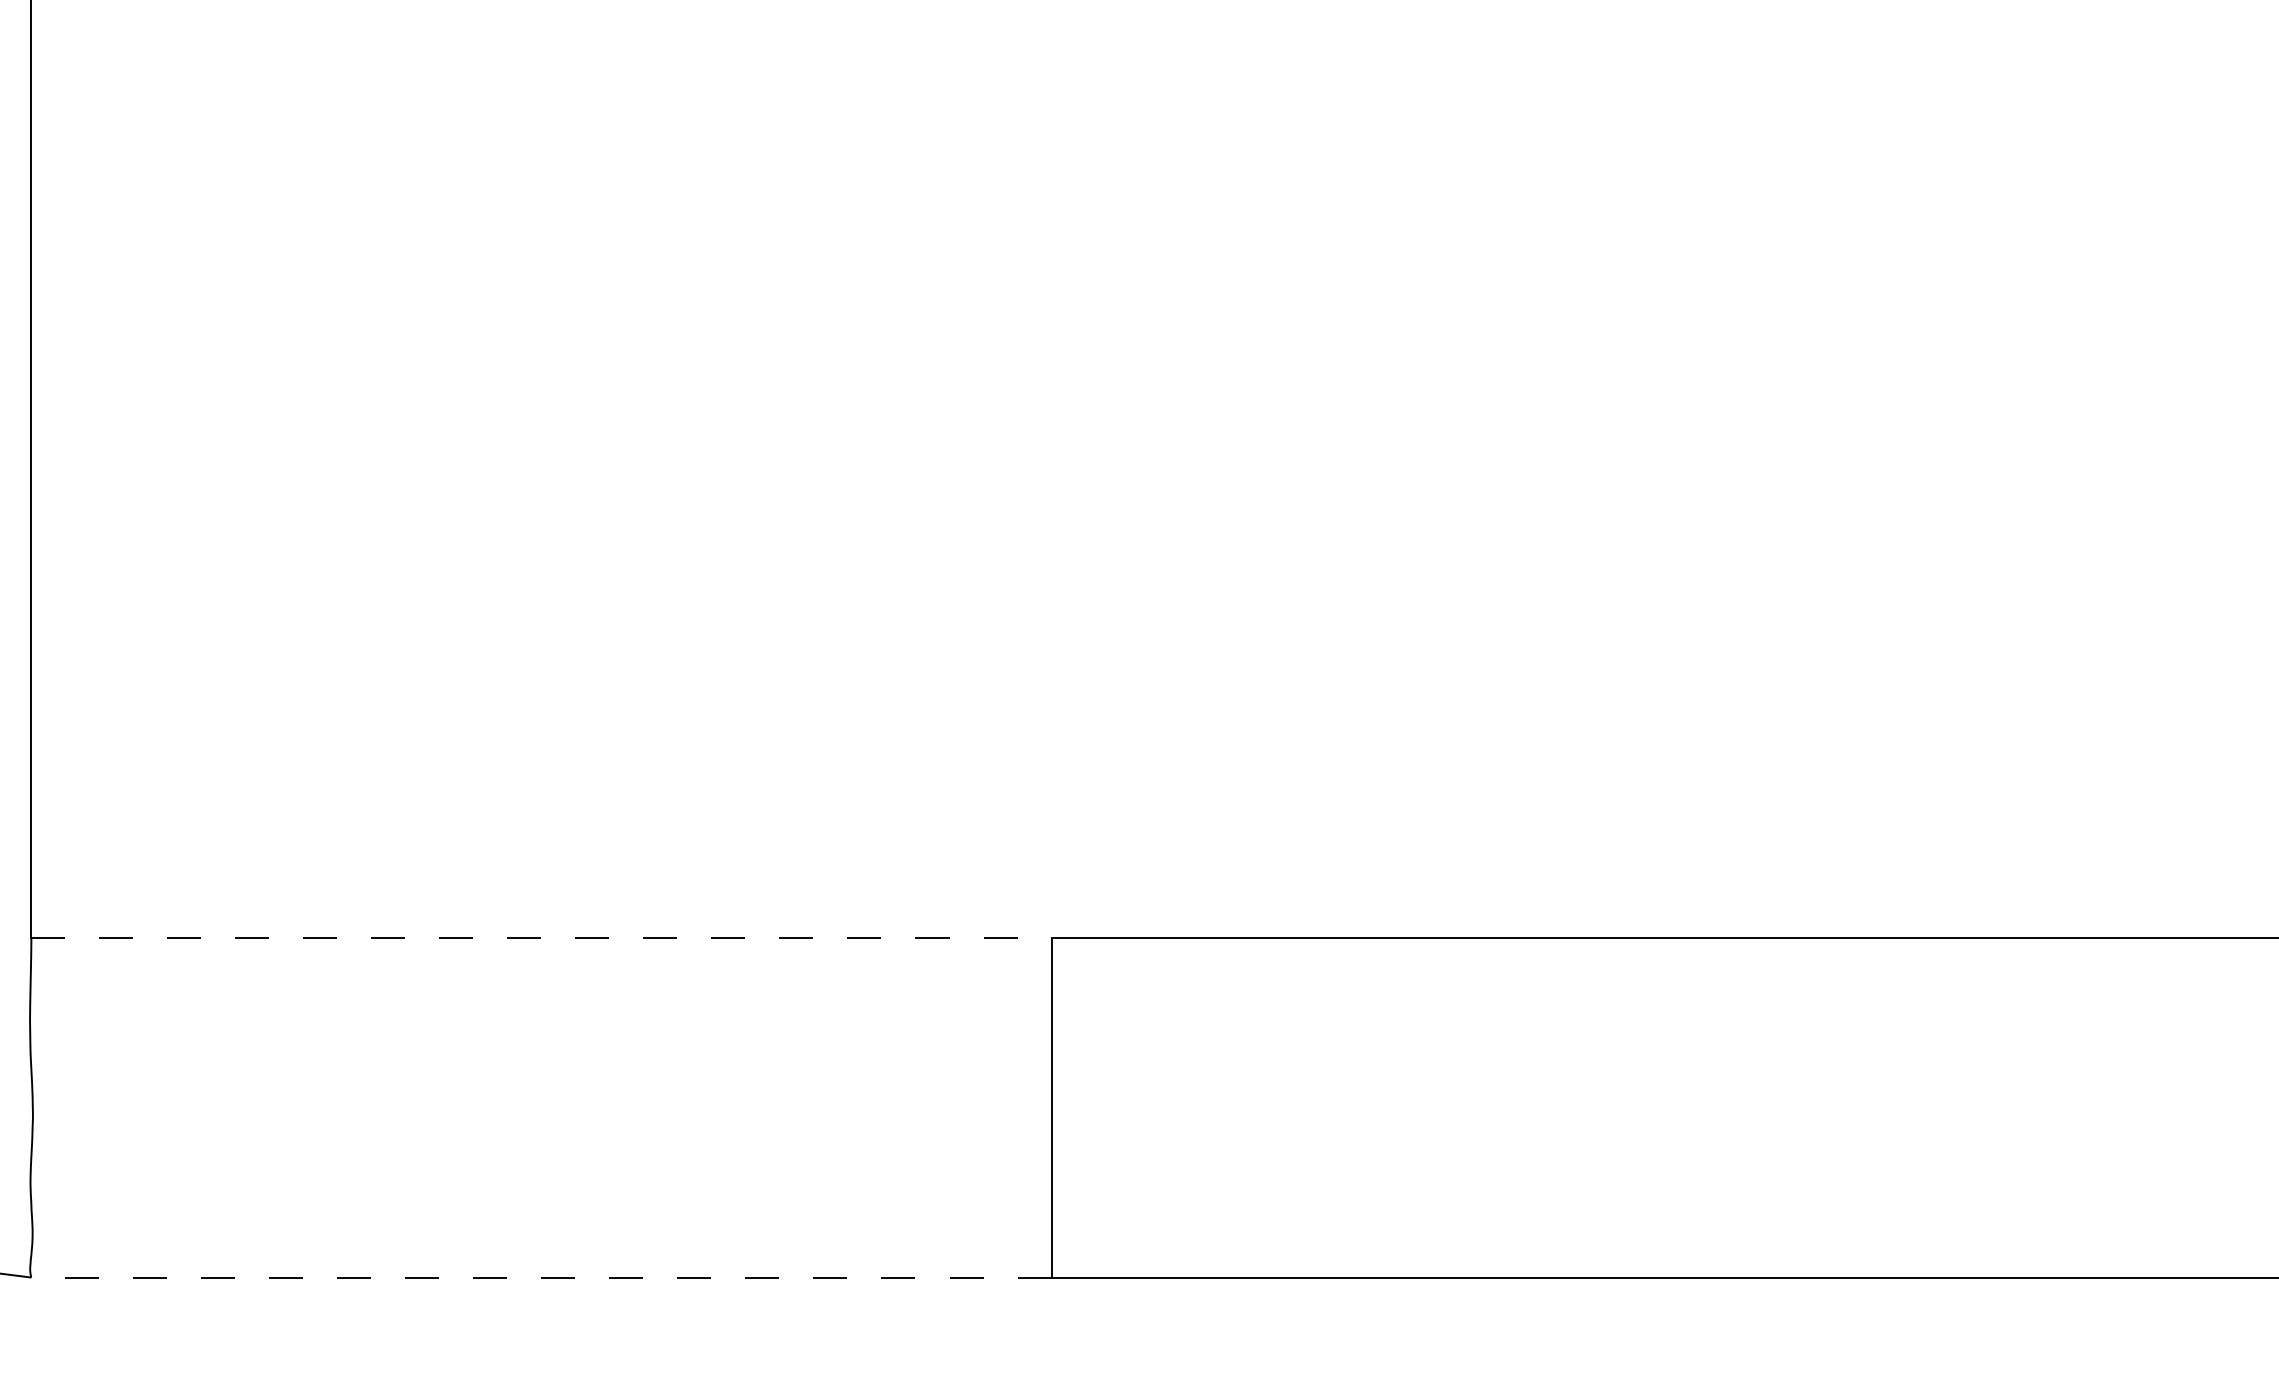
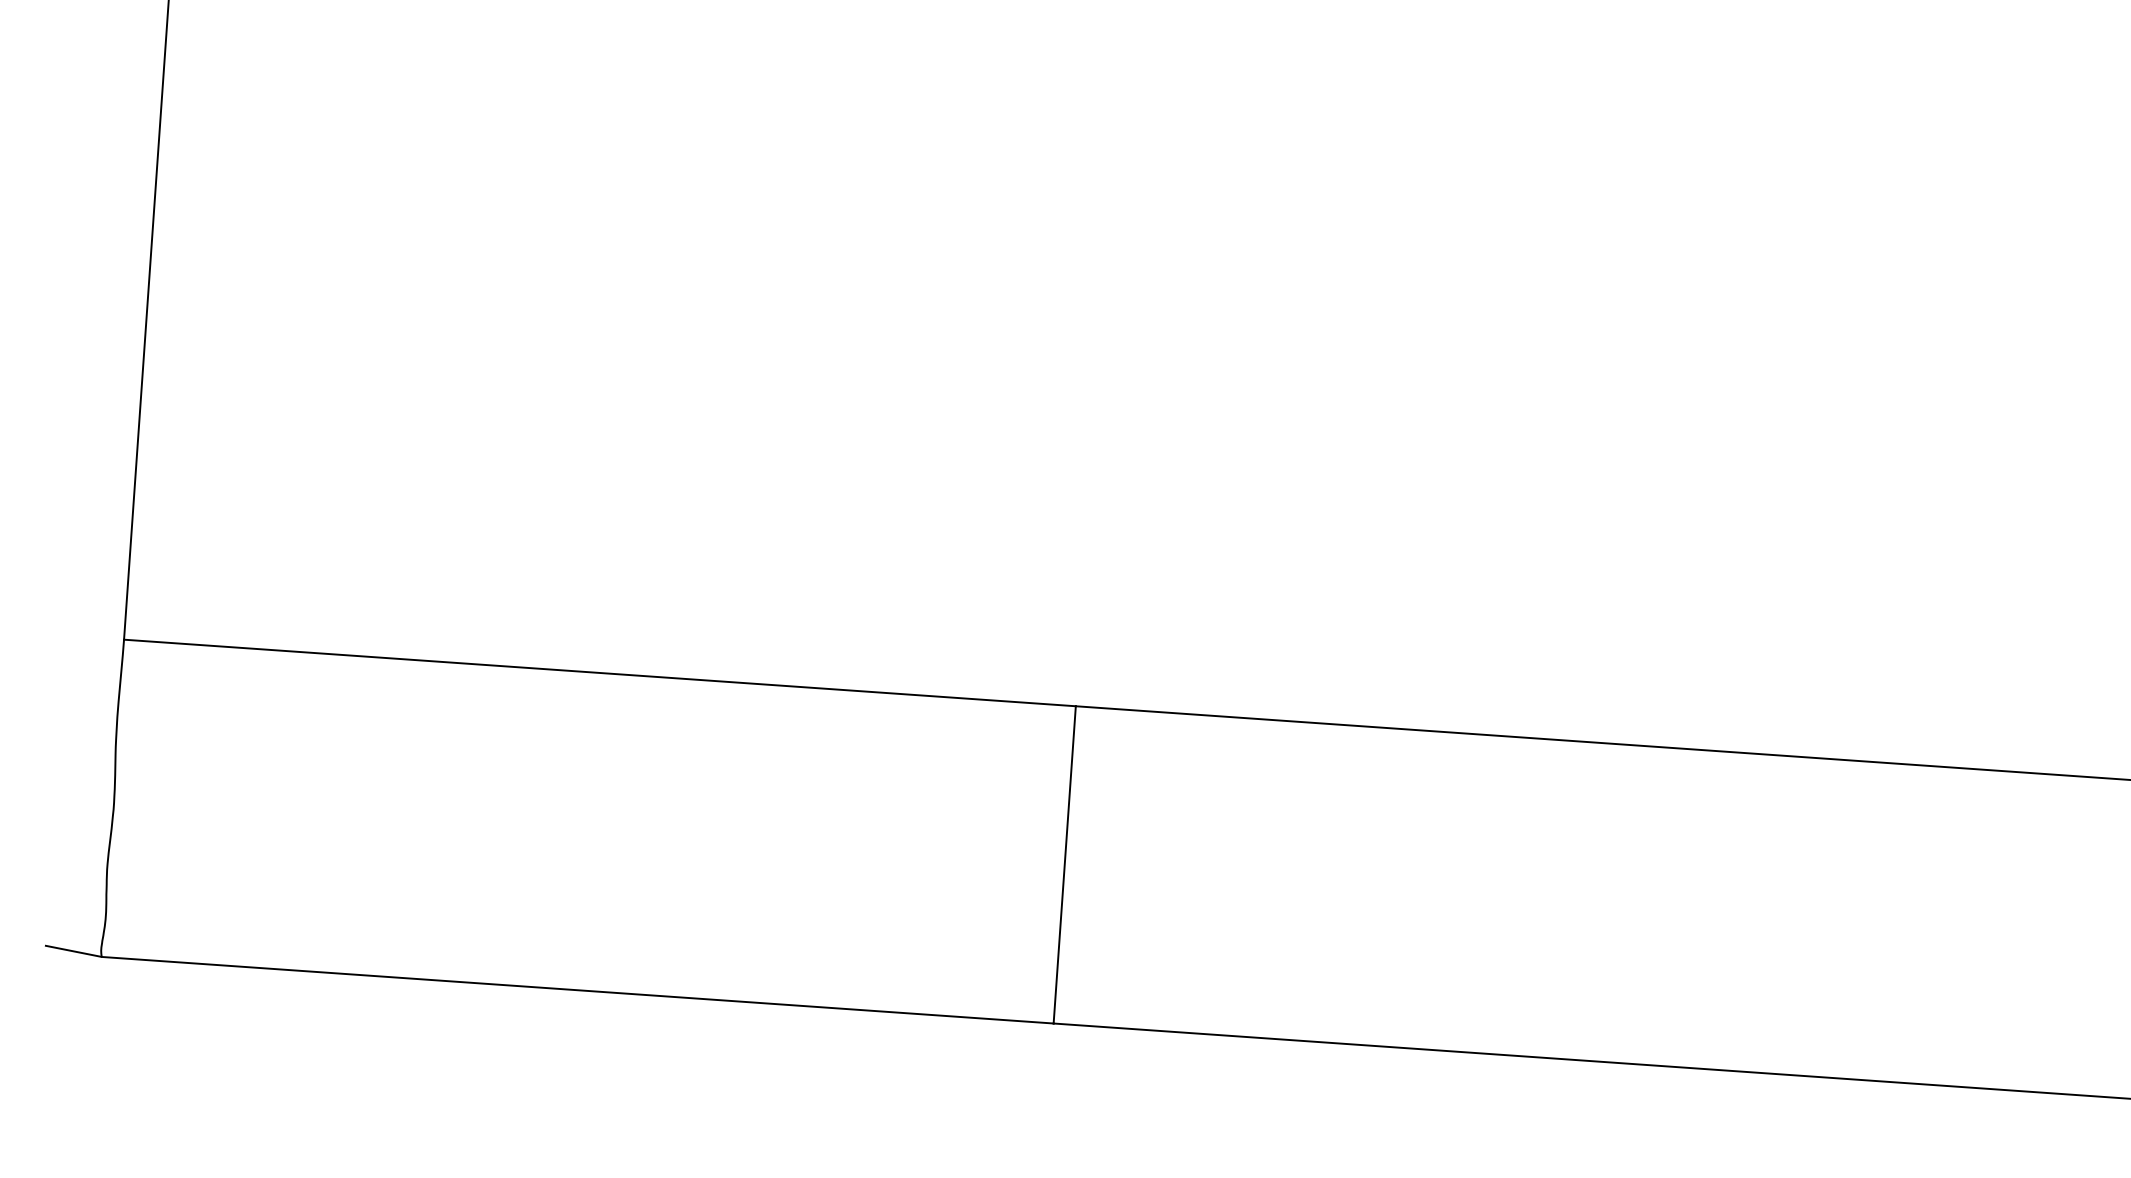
line: (541, 937) -> (599, 672), dashed -> solid
line: (540, 1277) -> (576, 990), dashed -> solid

